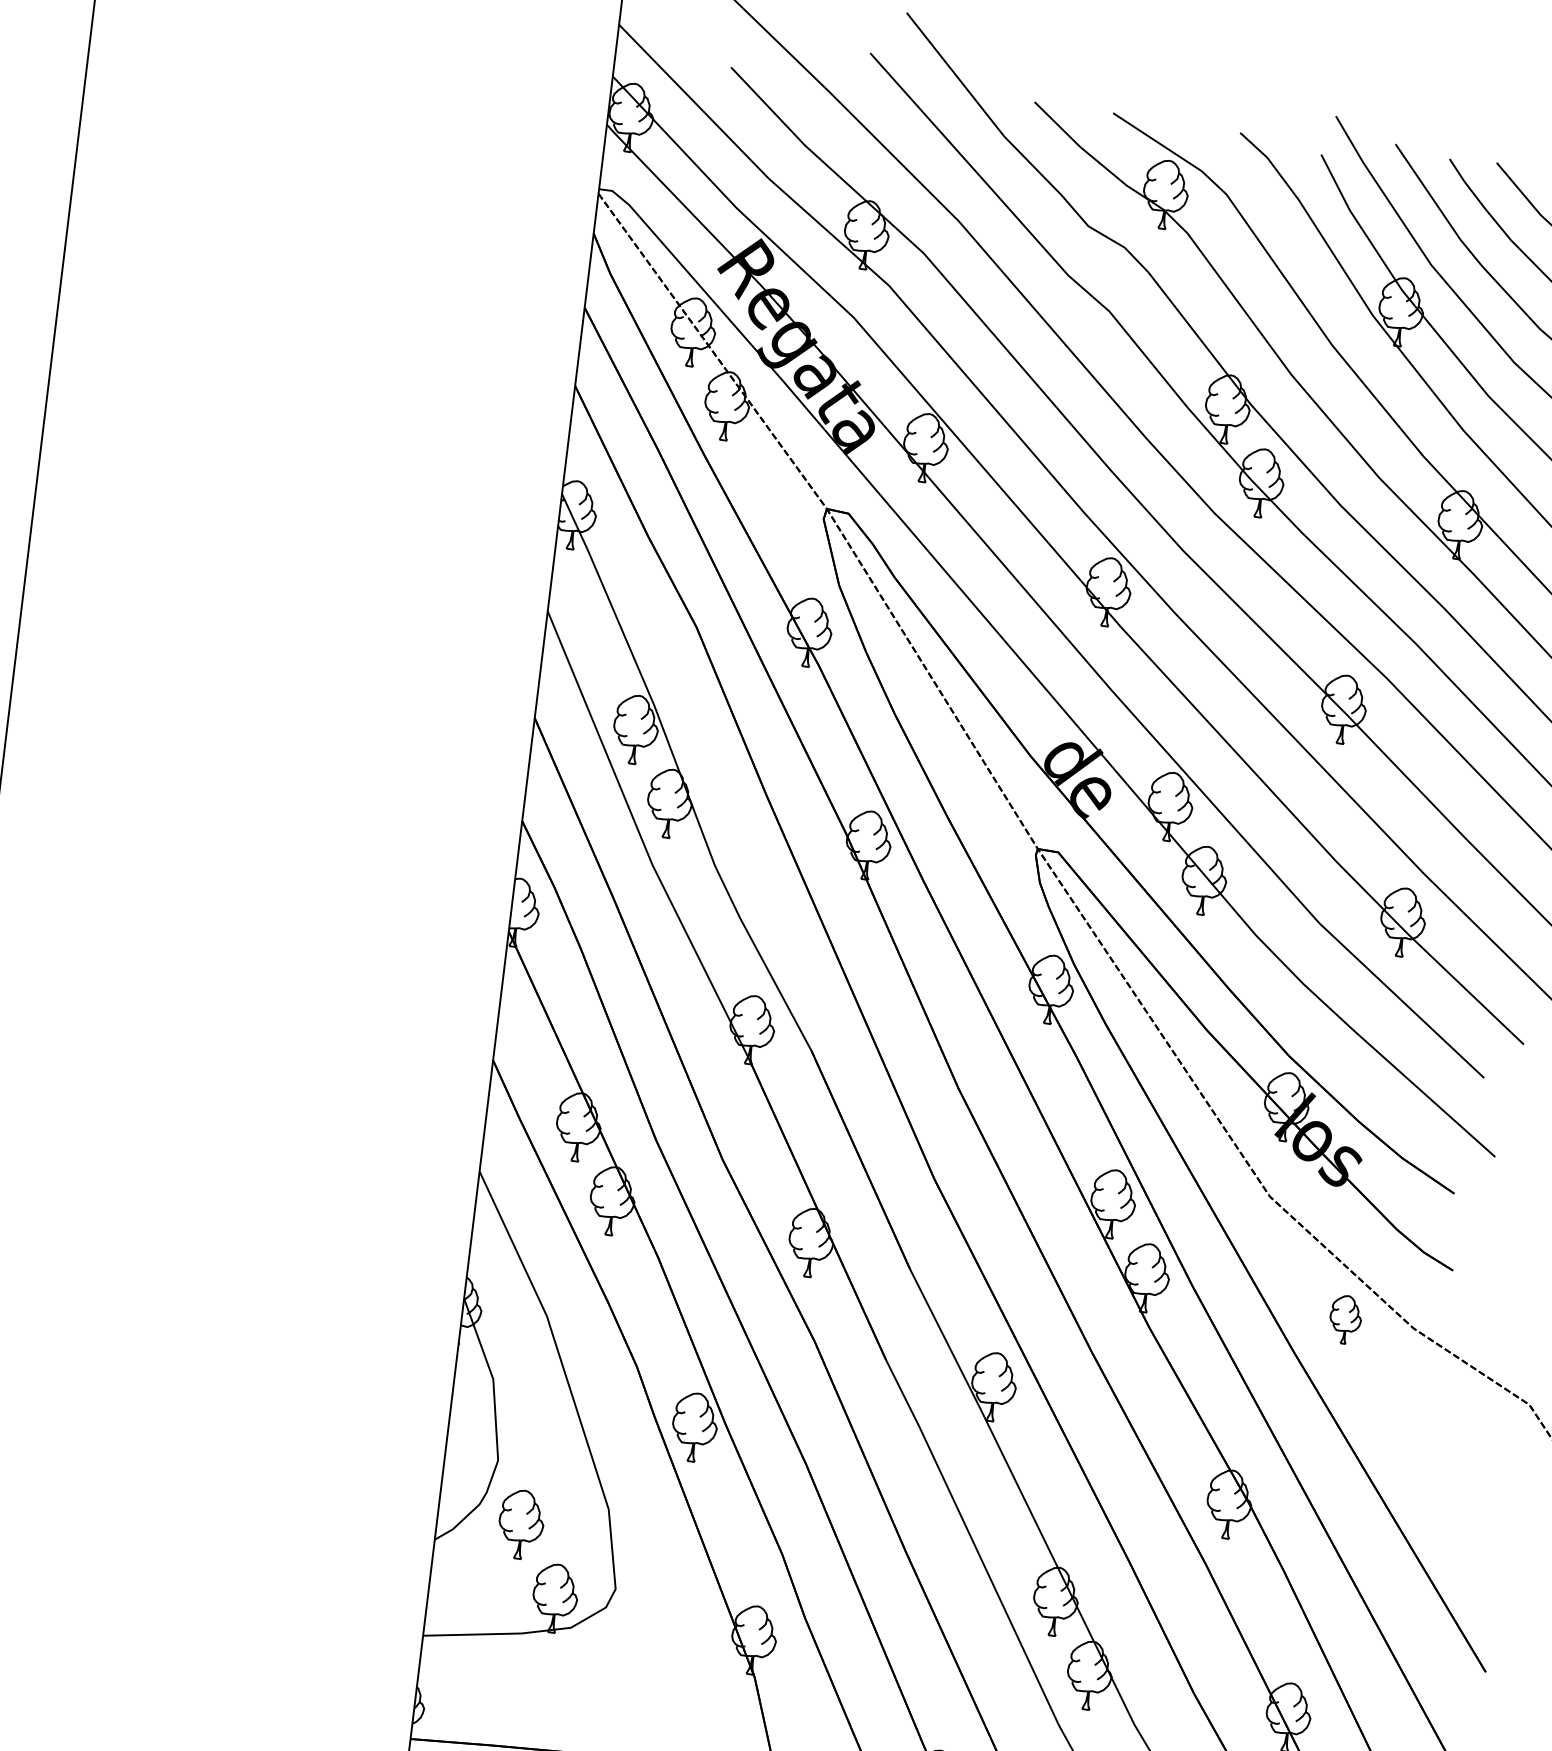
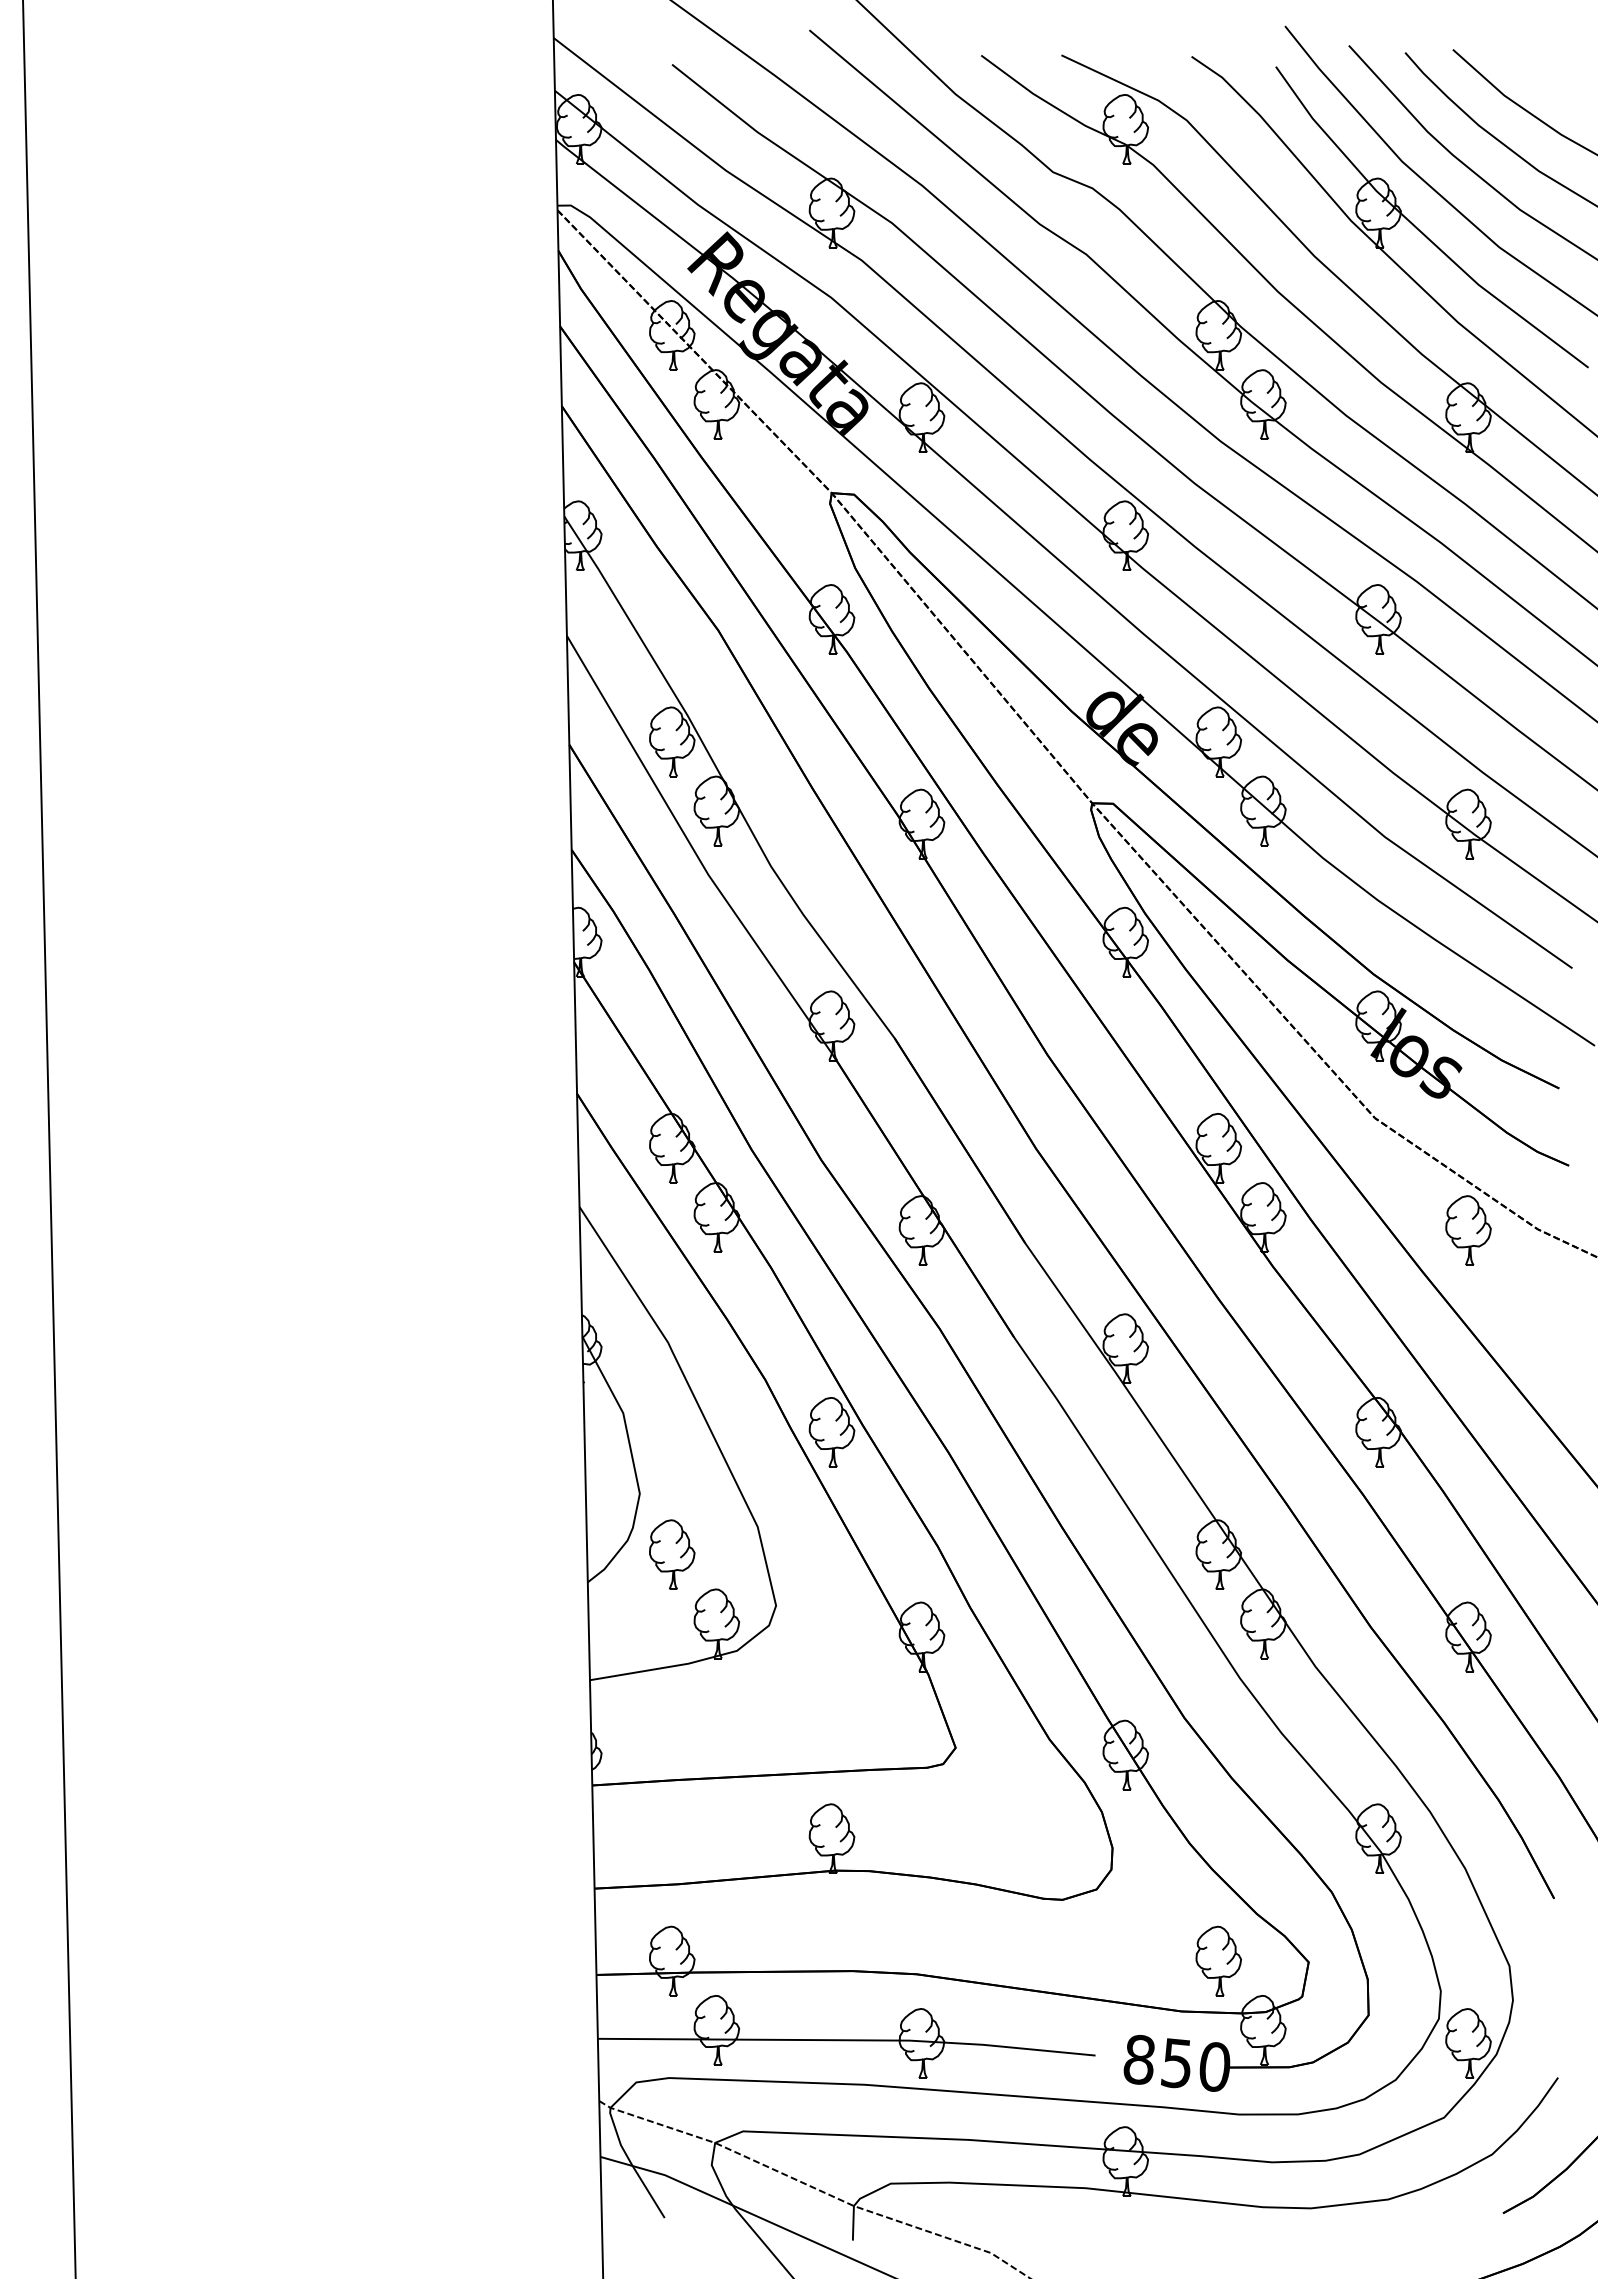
part: (1345, 1319) -> (1468, 1230), size x1.43

